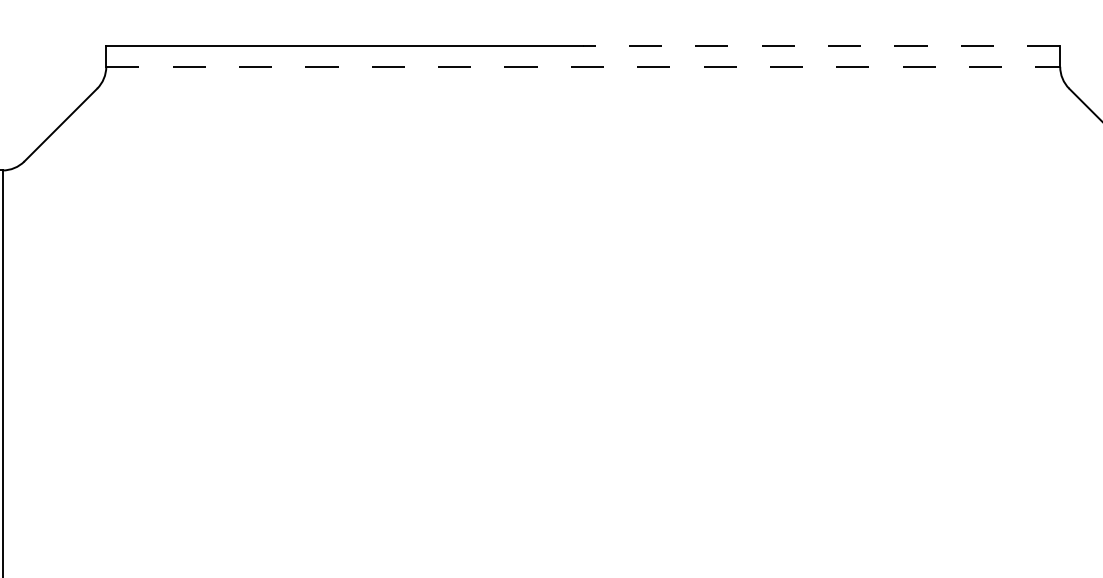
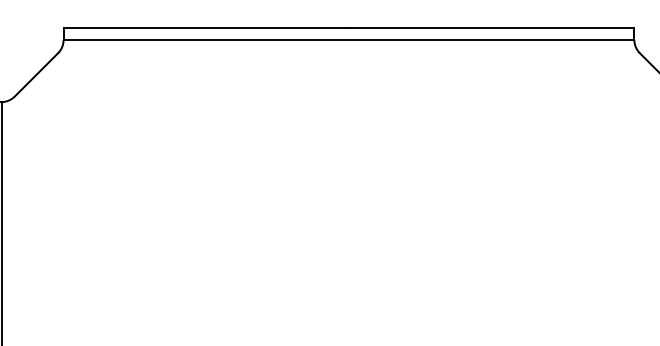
line: (821, 45) -> (491, 27), dashed -> solid
line: (584, 67) -> (349, 40), dashed -> solid

